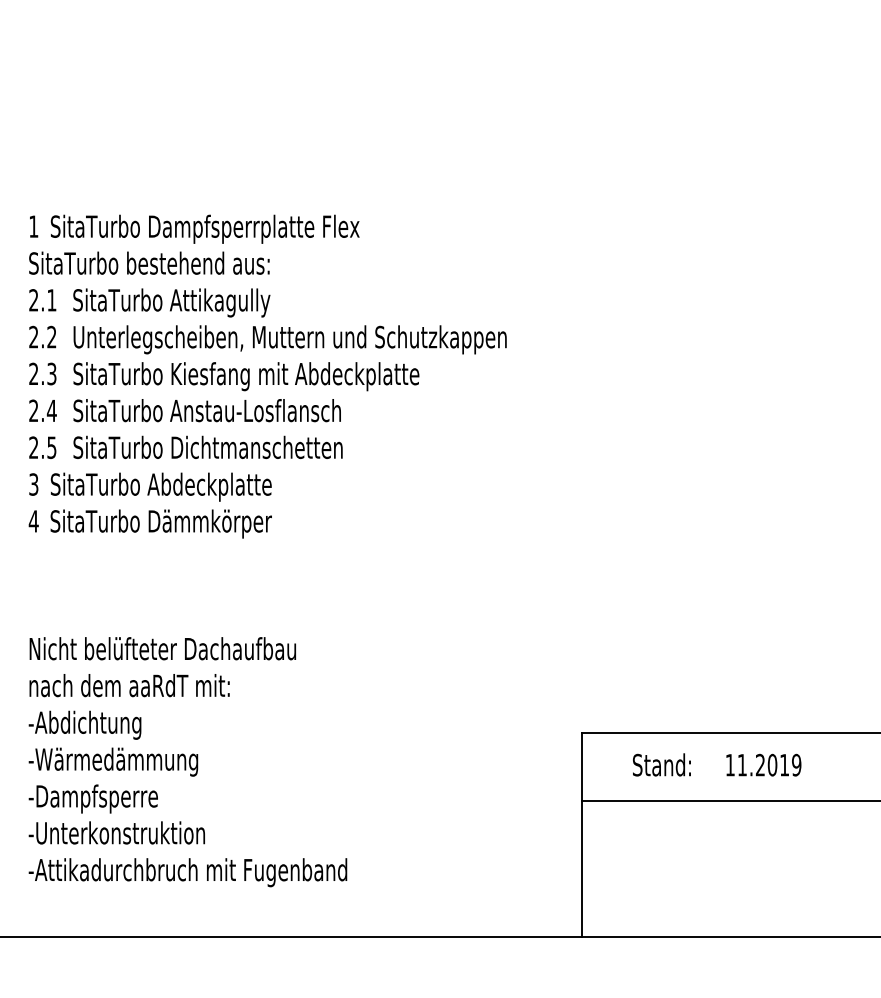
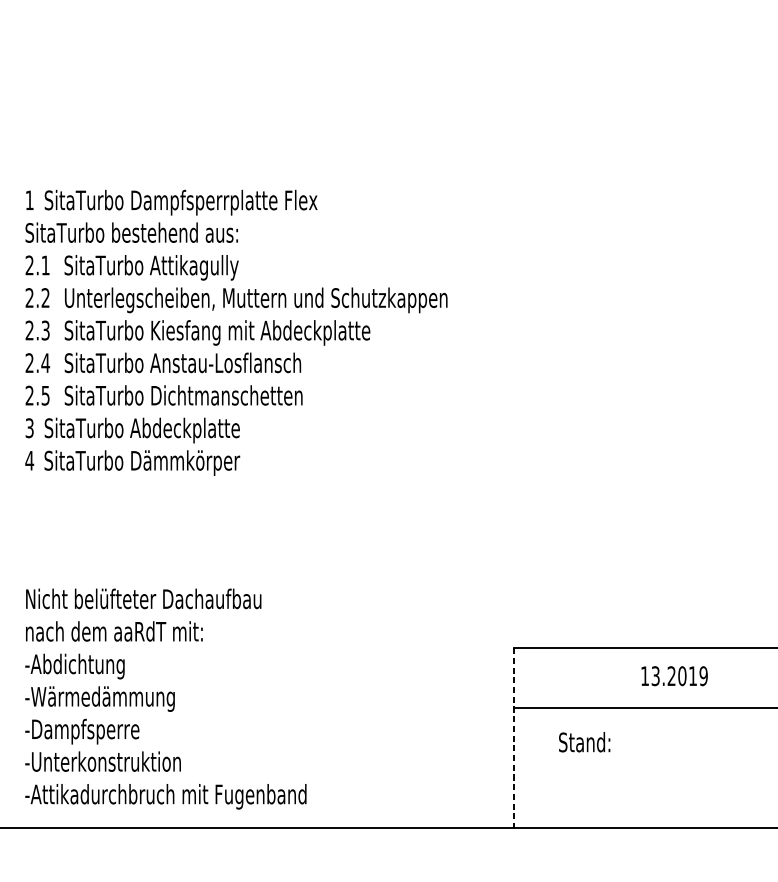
text: (187, 762) -> (165, 699), moved
text: (661, 764) -> (584, 741), moved
text: (741, 764) -> (654, 675), 11.2019 -> 13.2019
line: (582, 835) -> (514, 738), solid -> dashed

